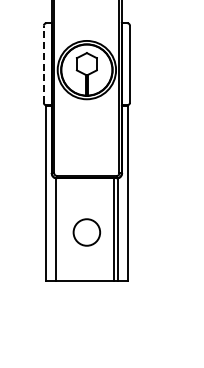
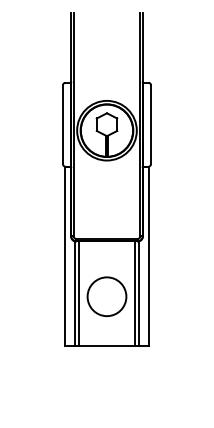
line: (43, 64) -> (62, 124), dashed -> solid
line: (59, 229) -> (78, 293), added
circle: (86, 232) -> (106, 296), size x1.43

